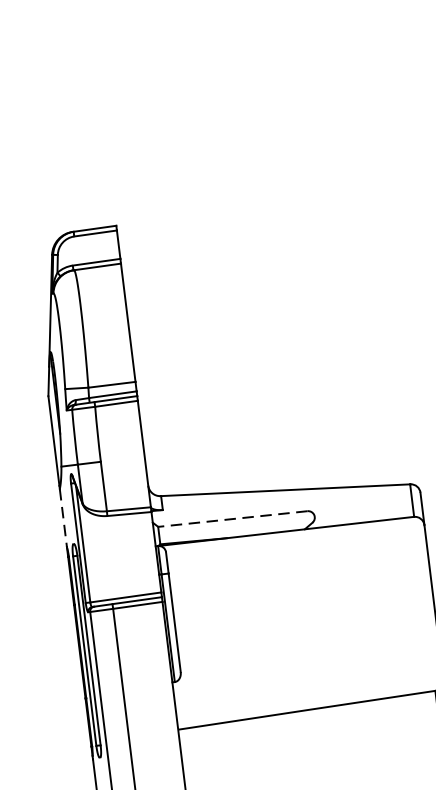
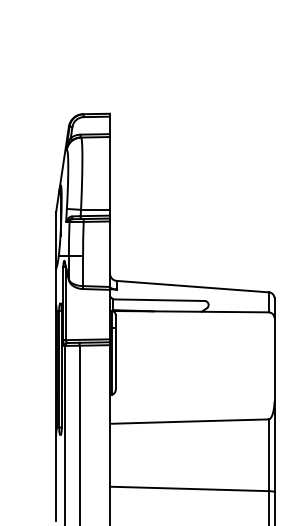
line: (64, 518) -> (56, 287), dashed -> solid
line: (232, 519) -> (158, 300), dashed -> solid

